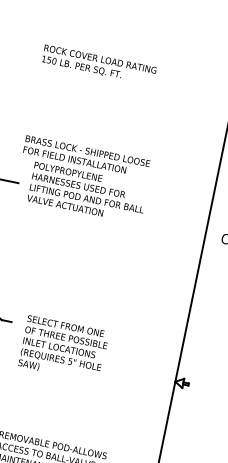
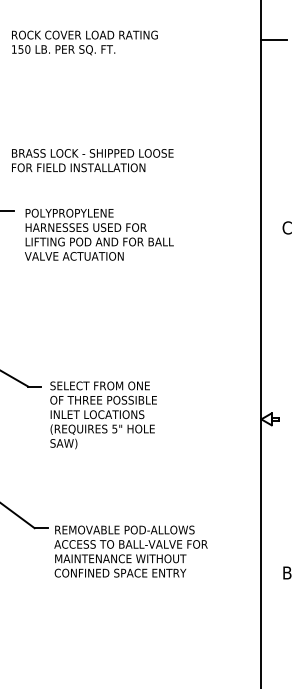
text: (87, 192) -> (99, 234), moved
text: (63, 349) -> (103, 415), moved

